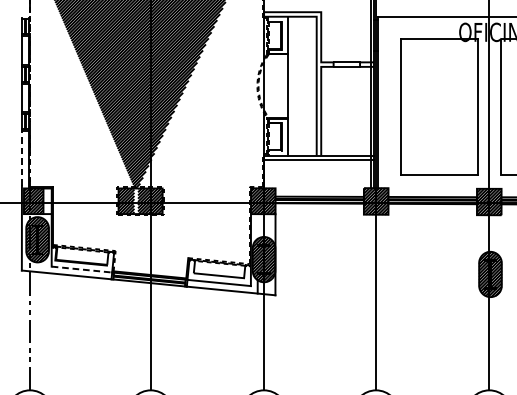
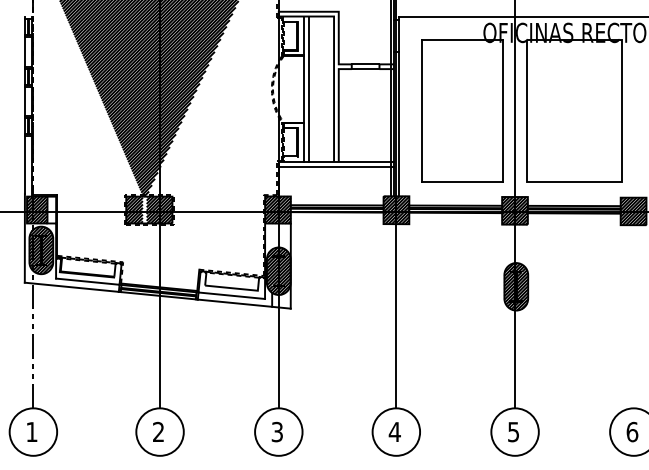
line: (293, 86) -> (309, 89), added
line: (21, 157) -> (24, 164), dashed -> solid
line: (81, 269) -> (87, 281), dashed -> solid

